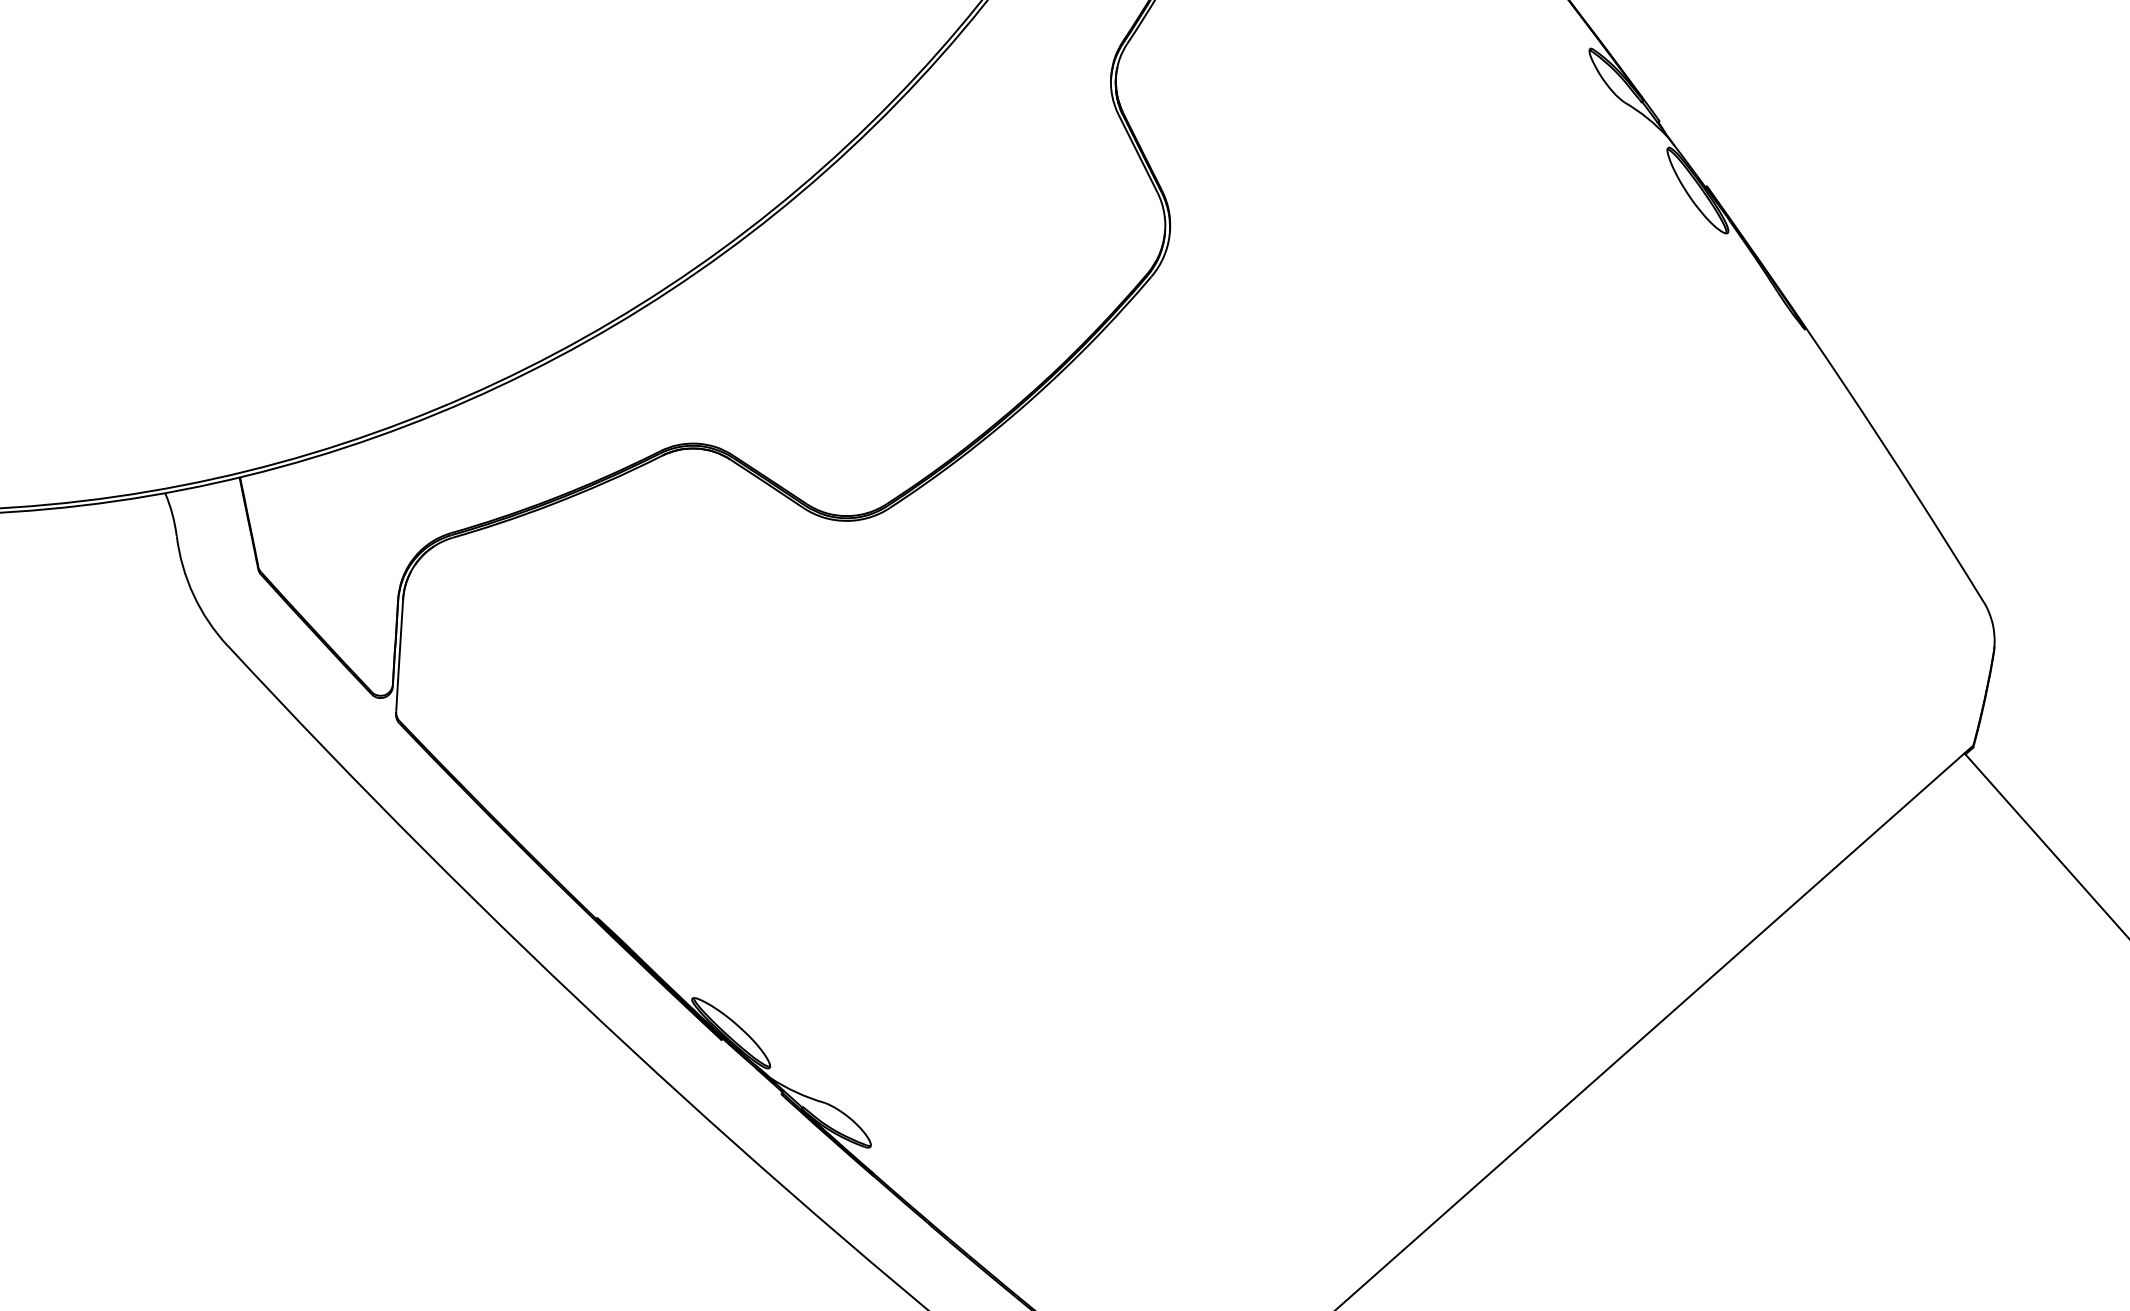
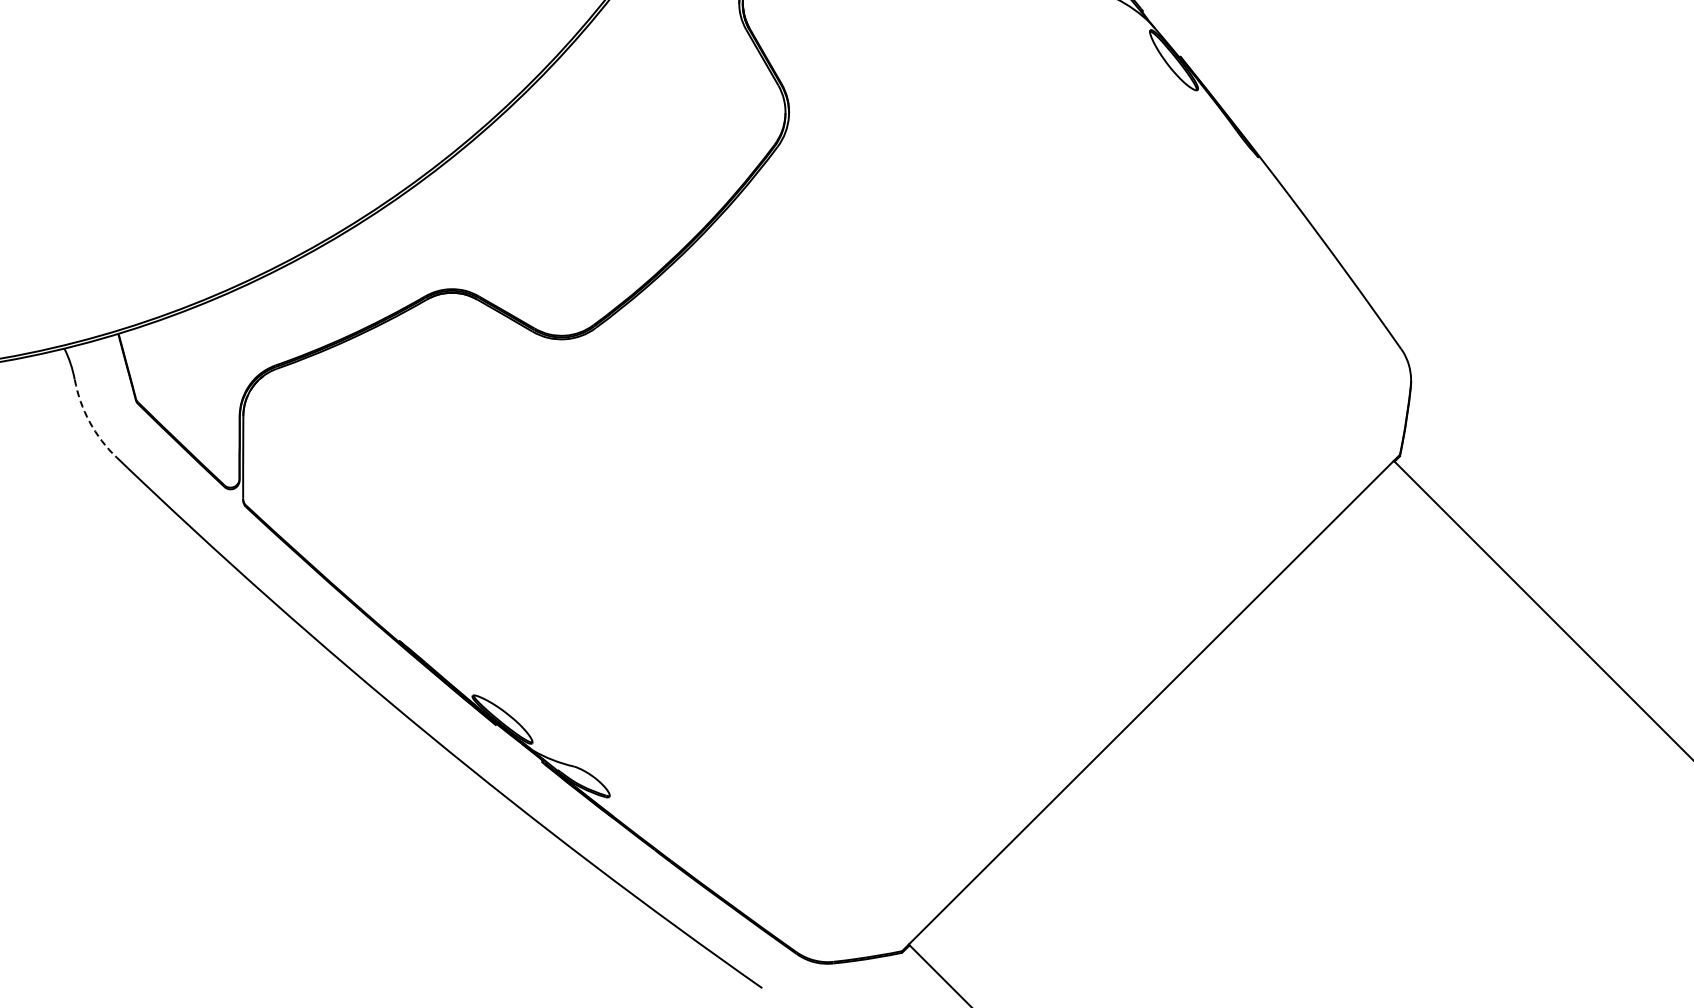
arc: (193, 595) -> (89, 422), solid -> dashed

